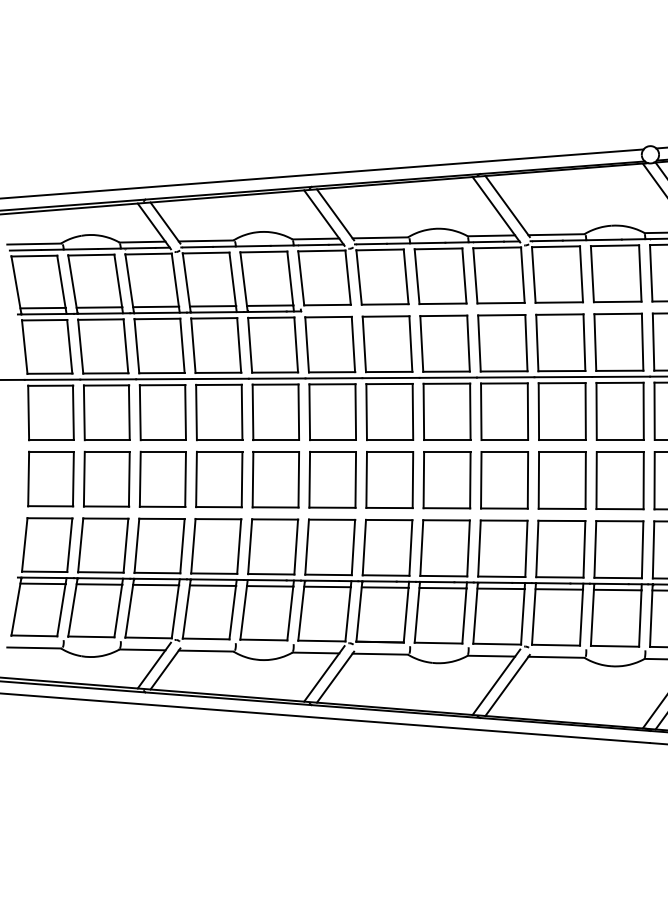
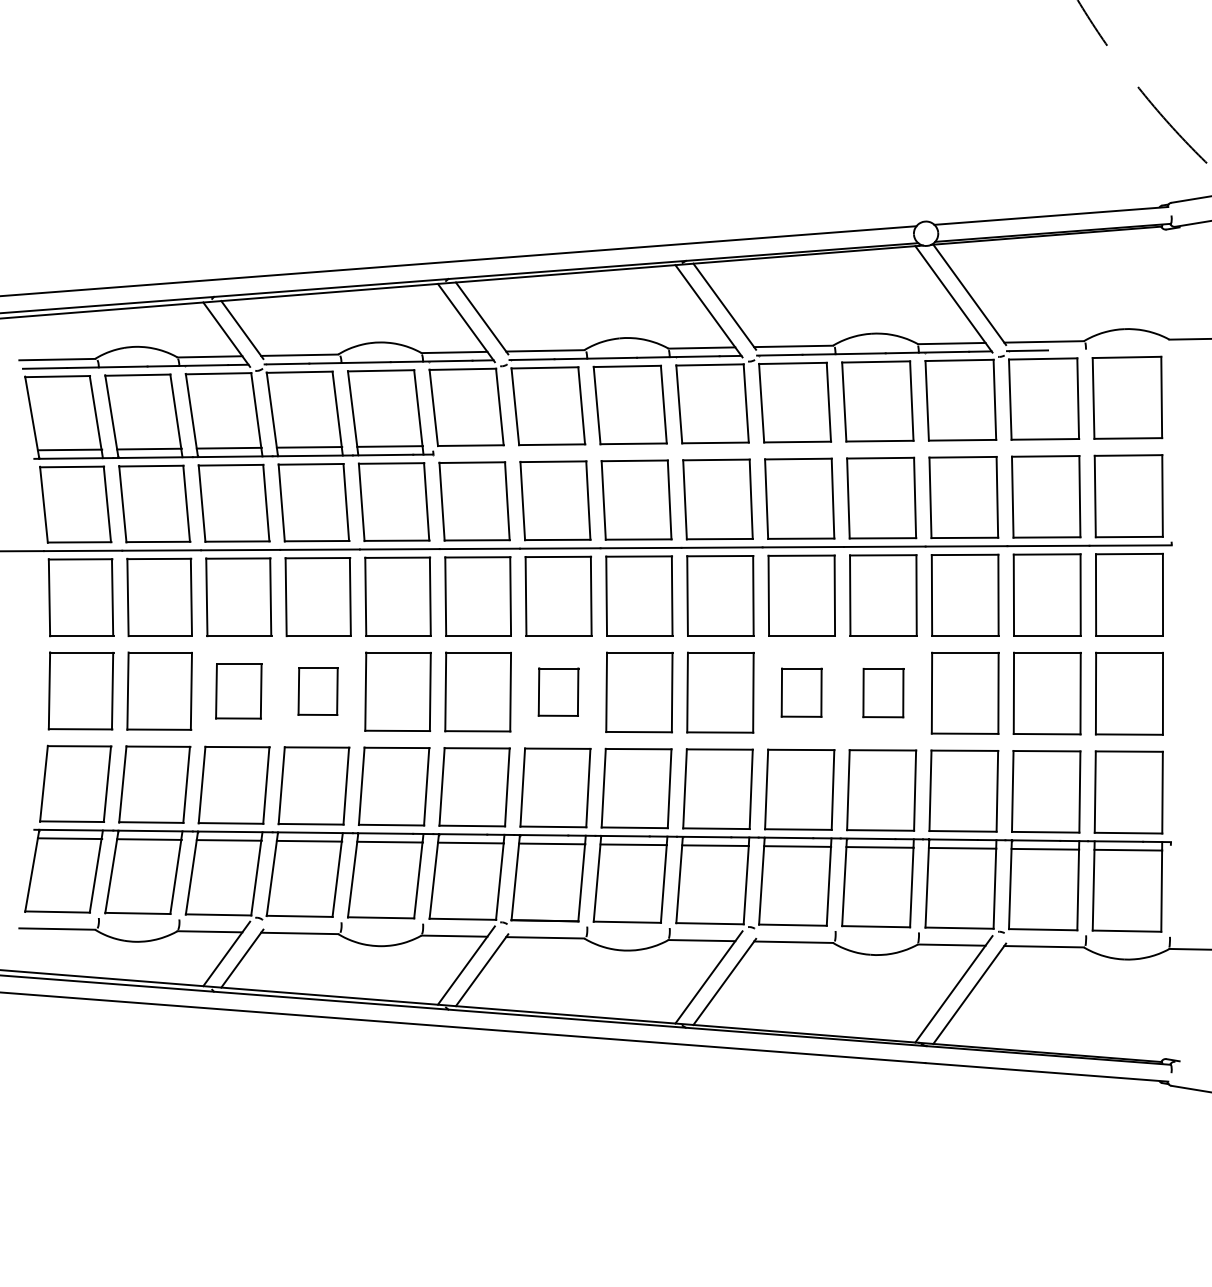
part: (162, 479) -> (238, 691), size x0.7
part: (218, 479) -> (317, 691), size x0.6
part: (389, 479) -> (558, 691), size x0.6
part: (562, 480) -> (801, 692), size x0.6
part: (620, 480) -> (883, 692), size x0.6

